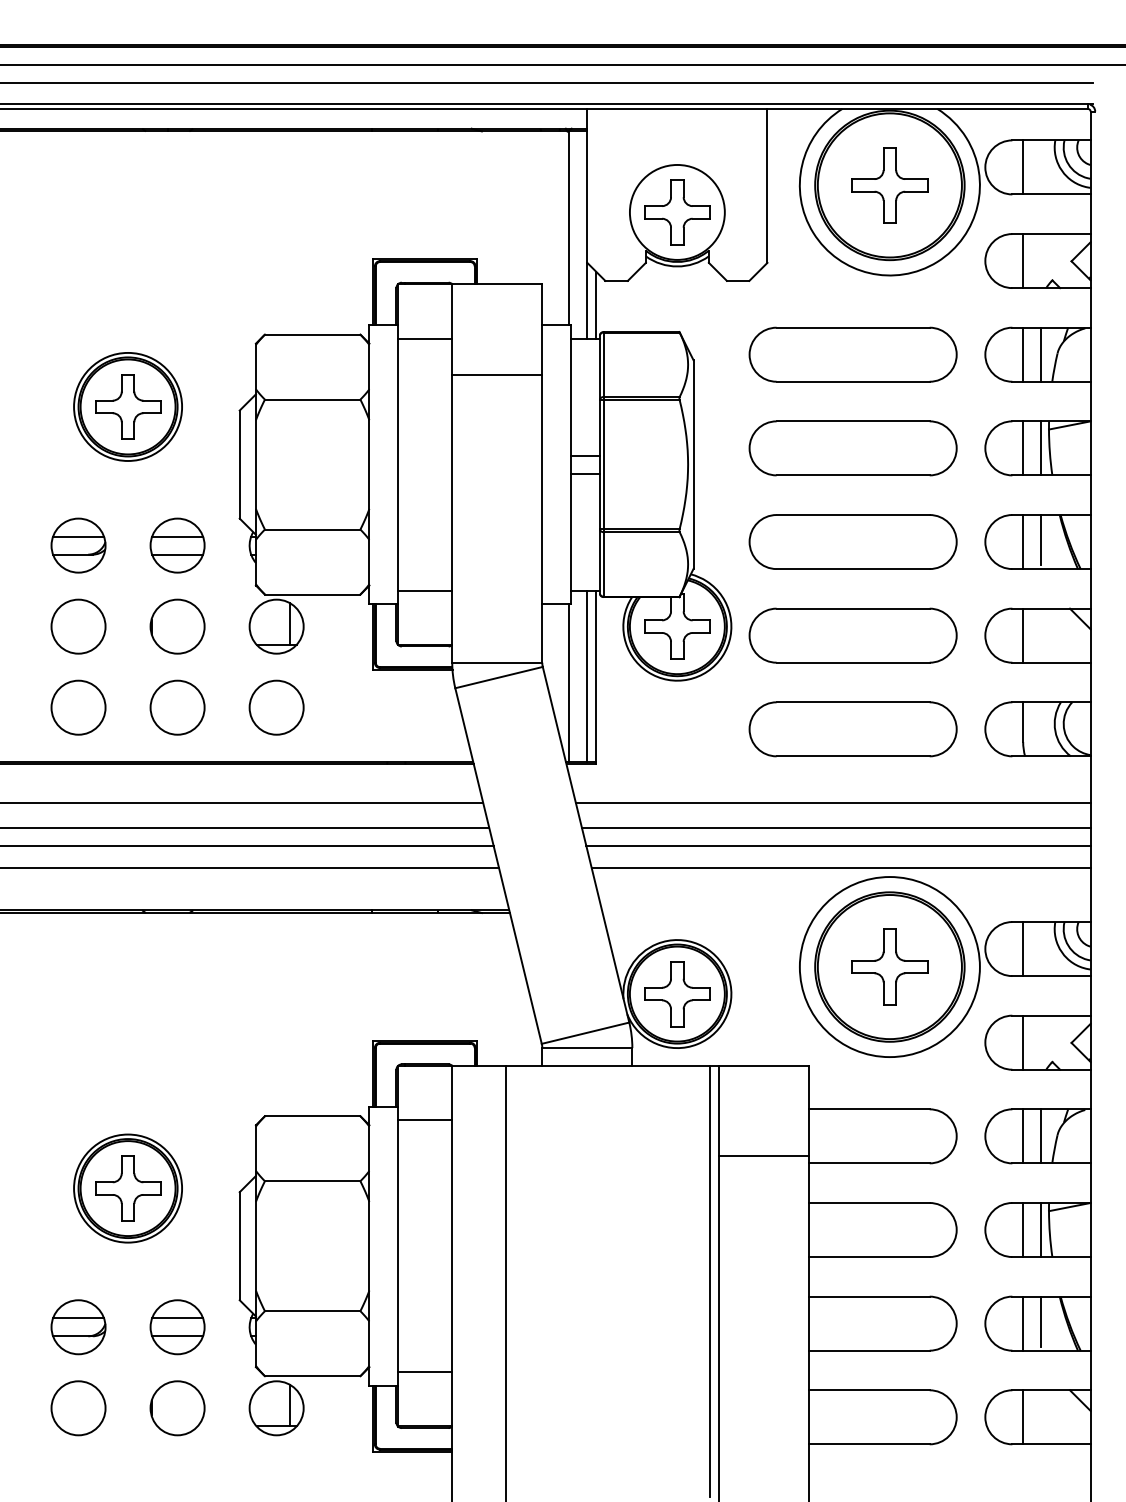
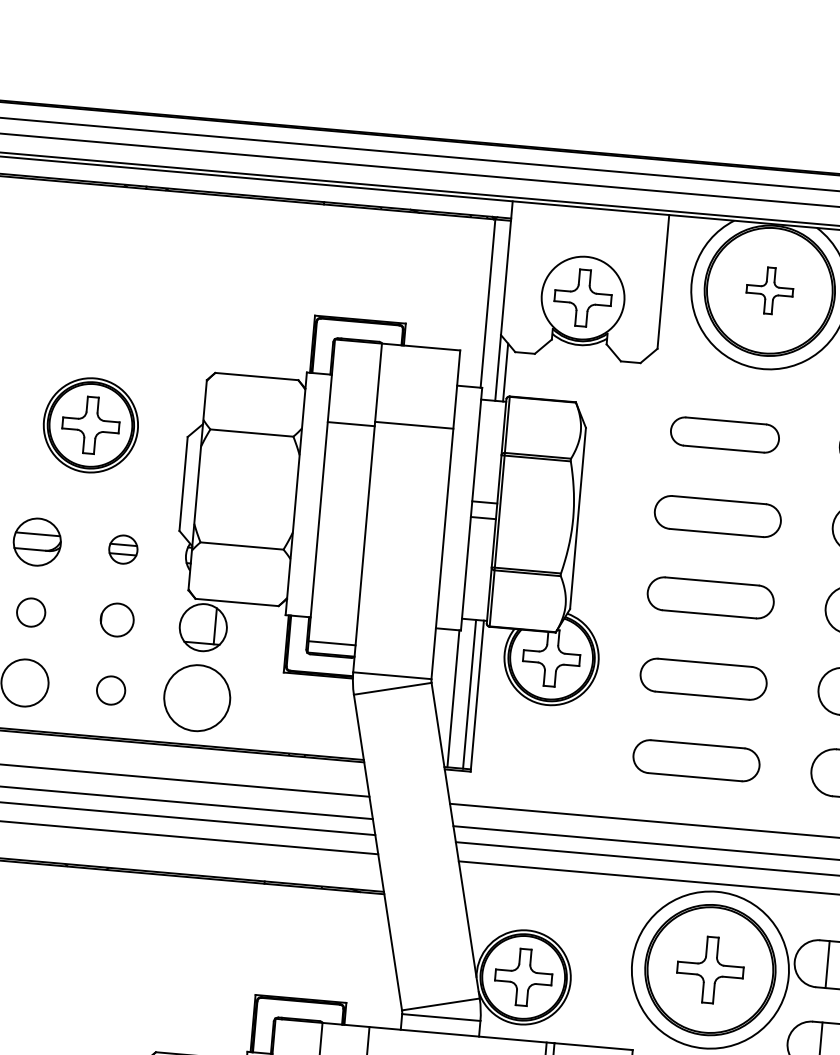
part: (889, 185) -> (769, 290), size x0.7
line: (425, 338) -> (351, 424), moved
part: (852, 354) -> (724, 434), size x0.6
part: (852, 448) -> (717, 516), size x0.7
part: (852, 541) -> (710, 597), size x0.7
part: (177, 545) -> (123, 549), size x0.6
line: (425, 590) -> (332, 643), moved
circle: (78, 626) -> (31, 612), size x0.6
circle: (177, 626) -> (117, 619), size x0.7
part: (852, 635) -> (703, 679), size x0.7
circle: (177, 707) -> (111, 690), size x0.6
circle: (276, 707) -> (197, 697), size x1.4
part: (852, 729) -> (695, 760), size x0.7

